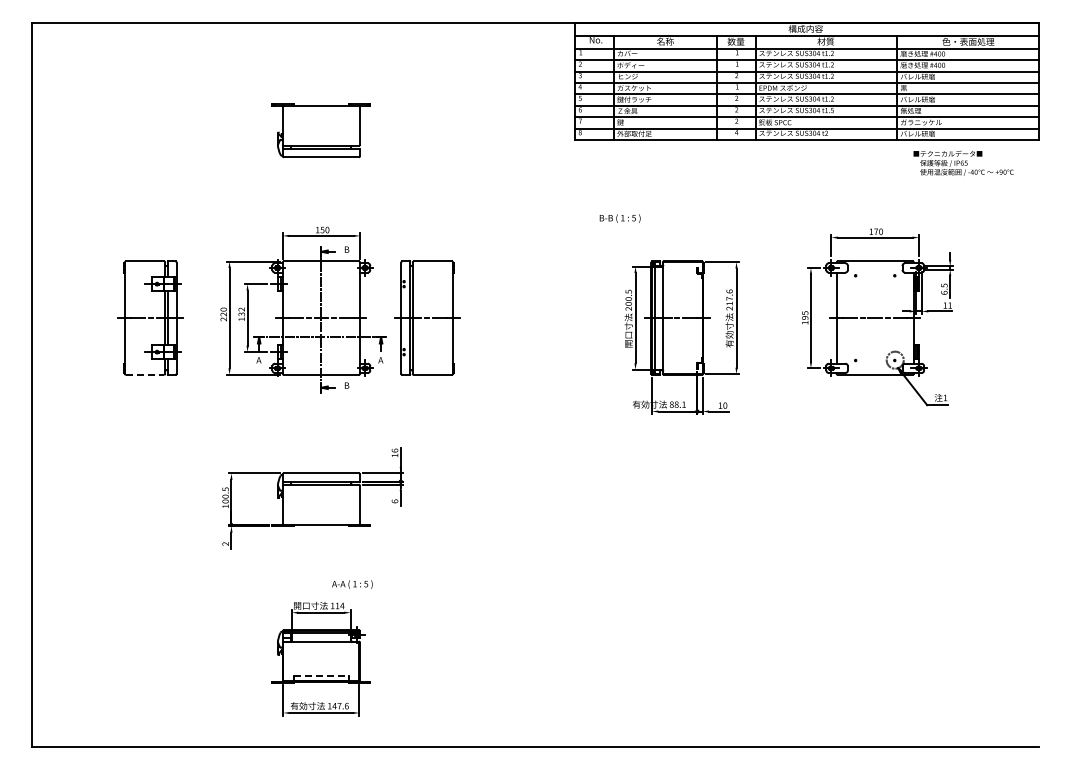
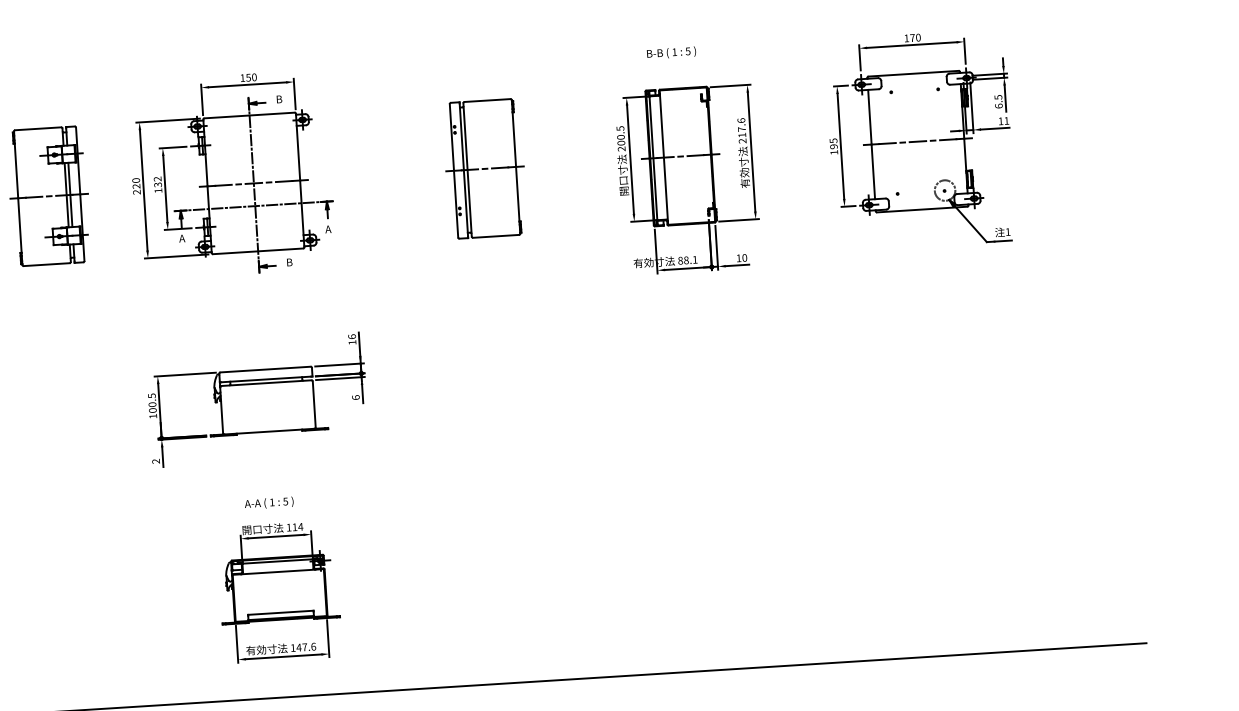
text: (619, 218) -> (670, 52), moved
part: (427, 317) -> (485, 168), moved
line: (145, 374) -> (47, 264), dashed -> solid
text: (352, 584) -> (269, 503), moved
line: (321, 676) -> (281, 613), dashed -> solid

